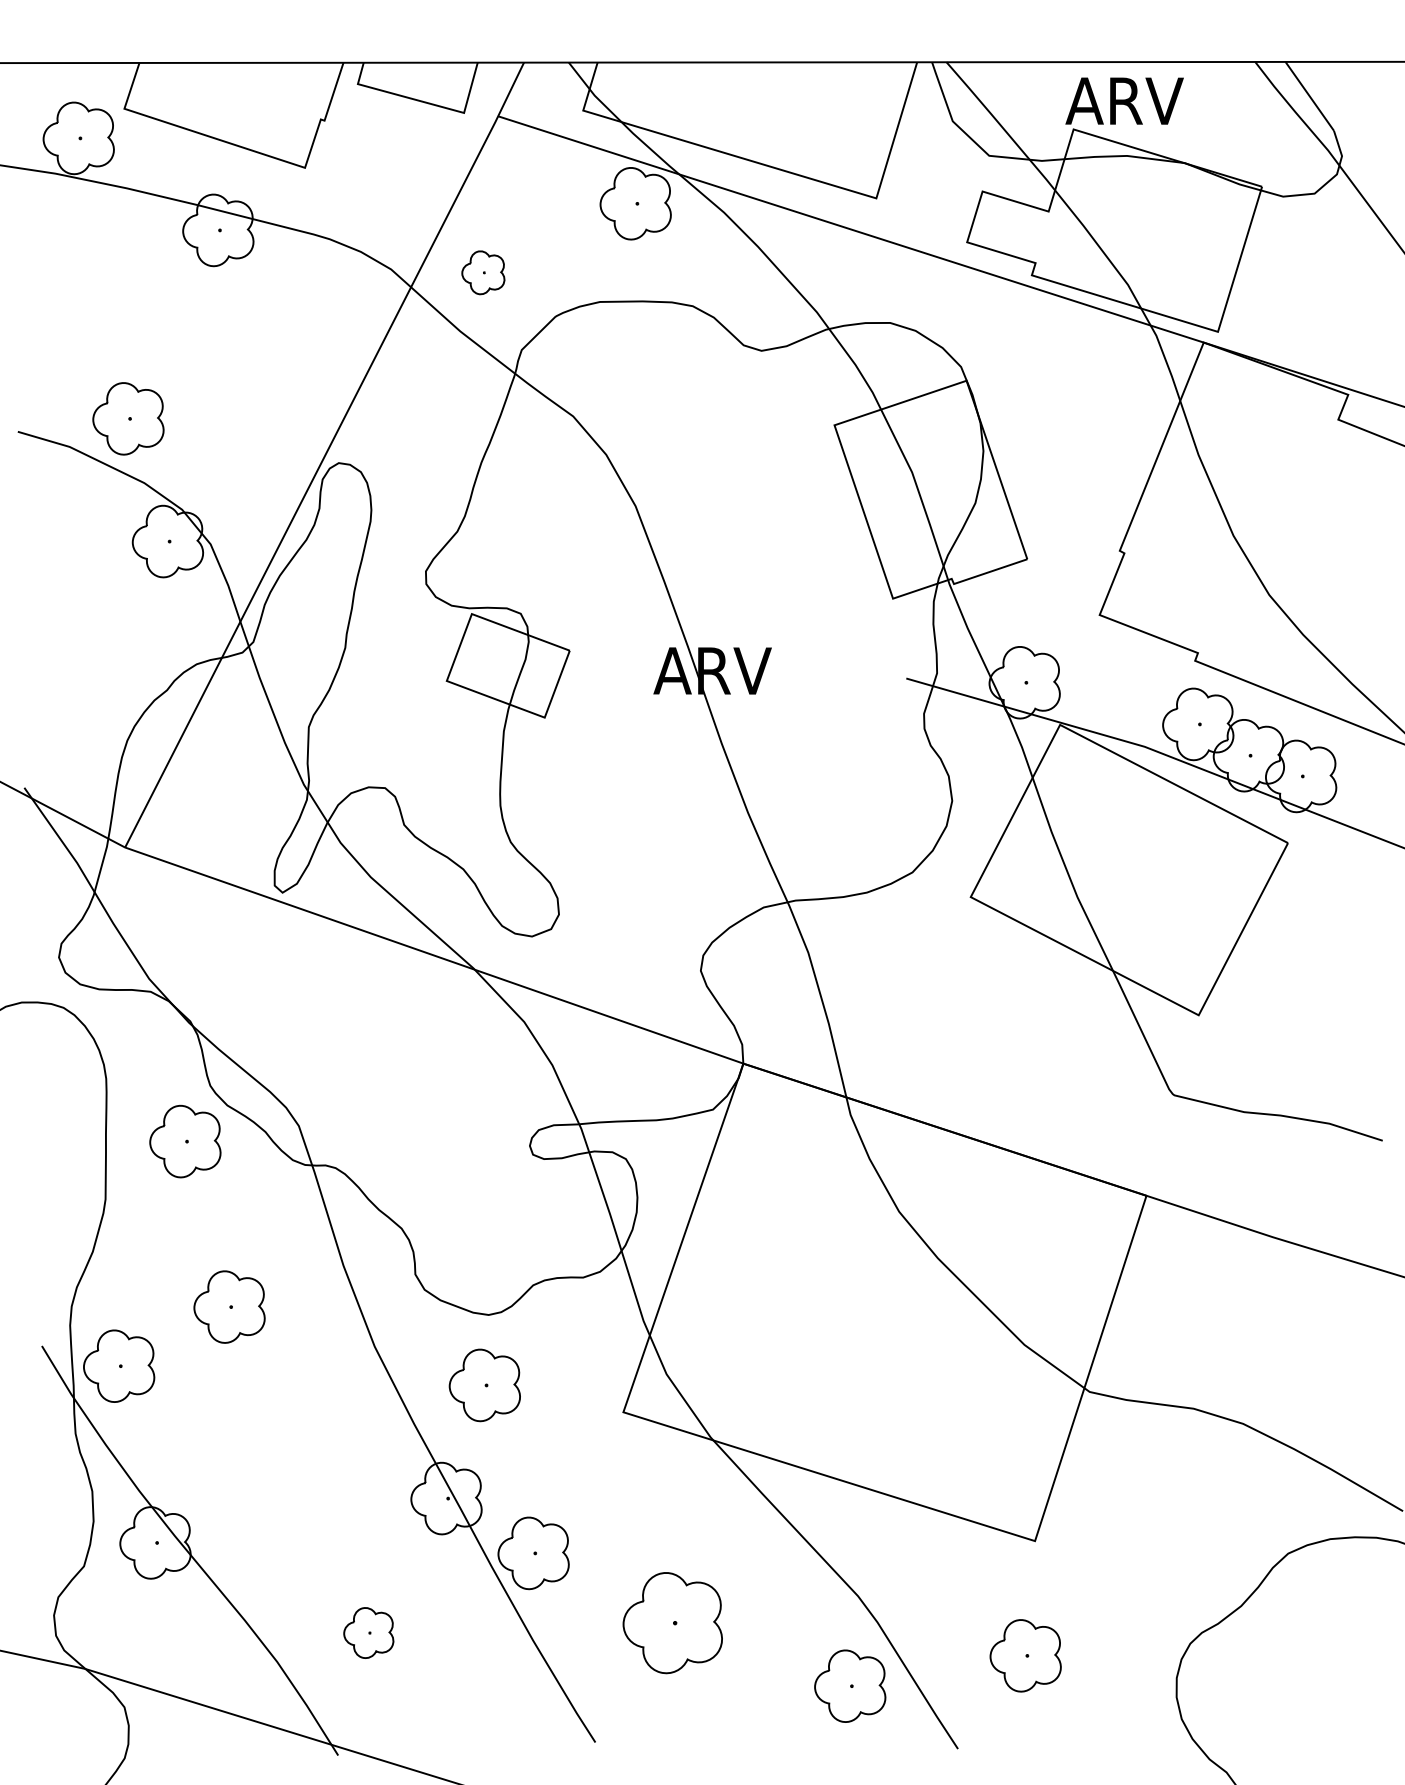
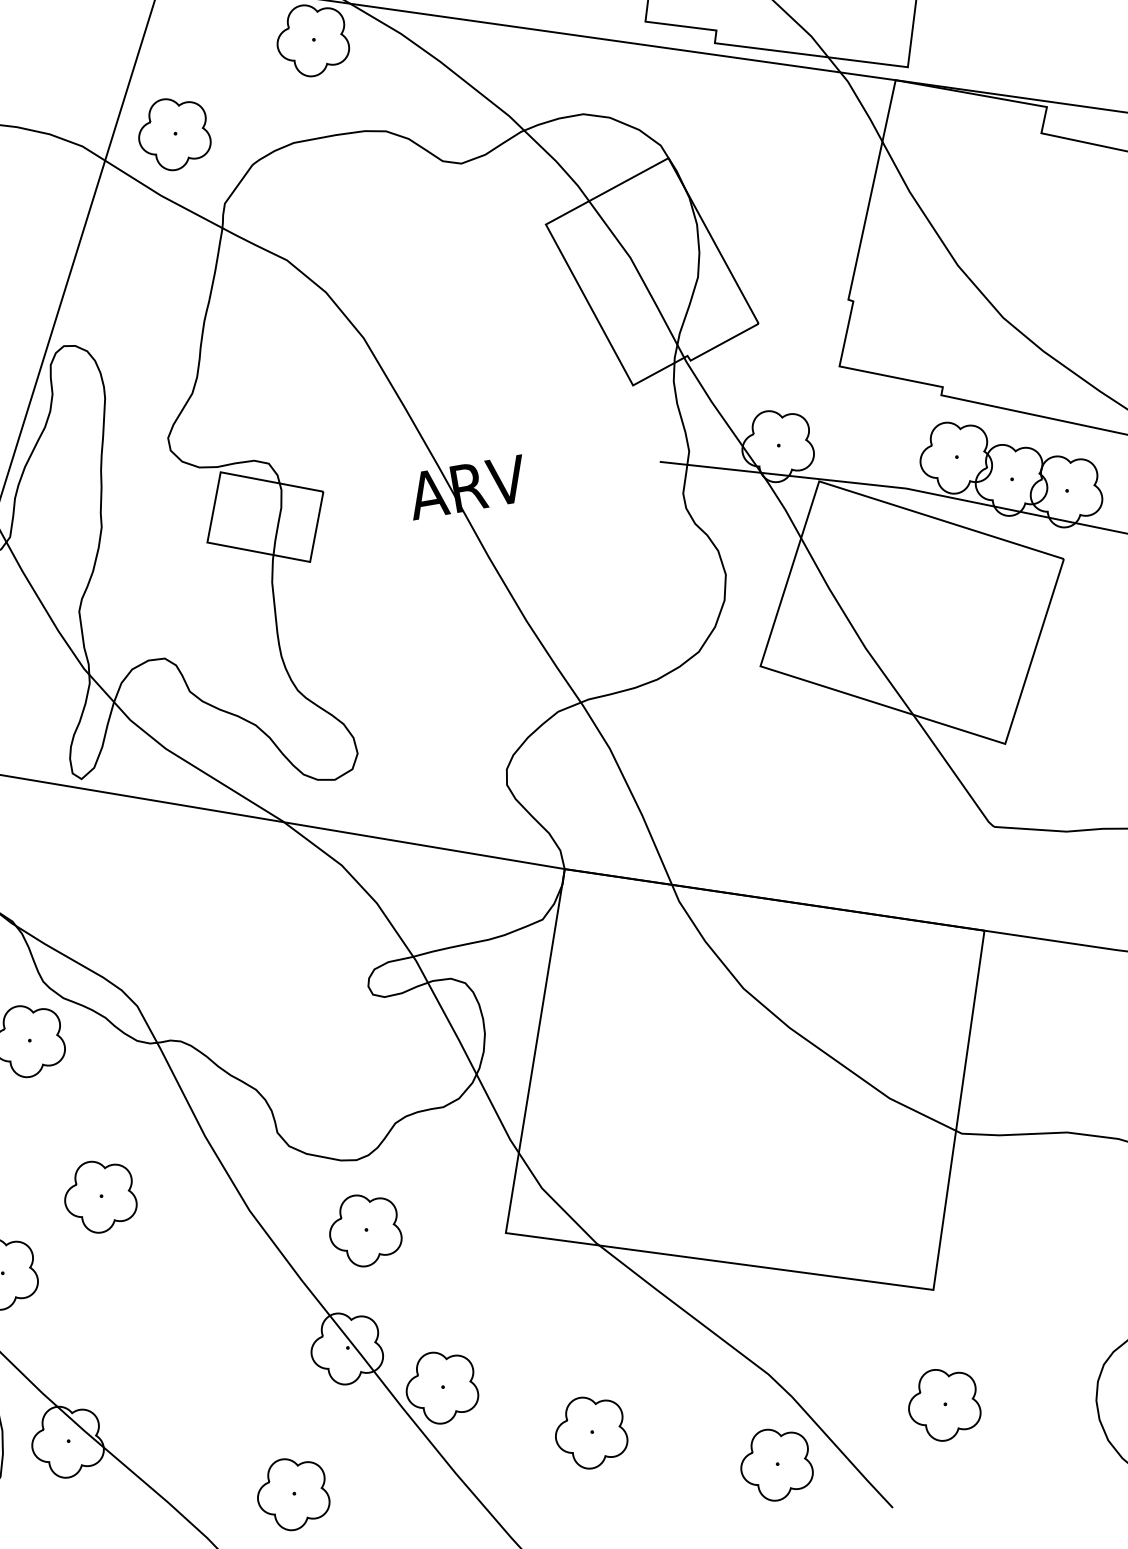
part: (483, 272) -> (174, 133), size x1.67
part: (673, 1622) -> (591, 1431), size x0.71
part: (368, 1632) -> (292, 1493), size x1.43

